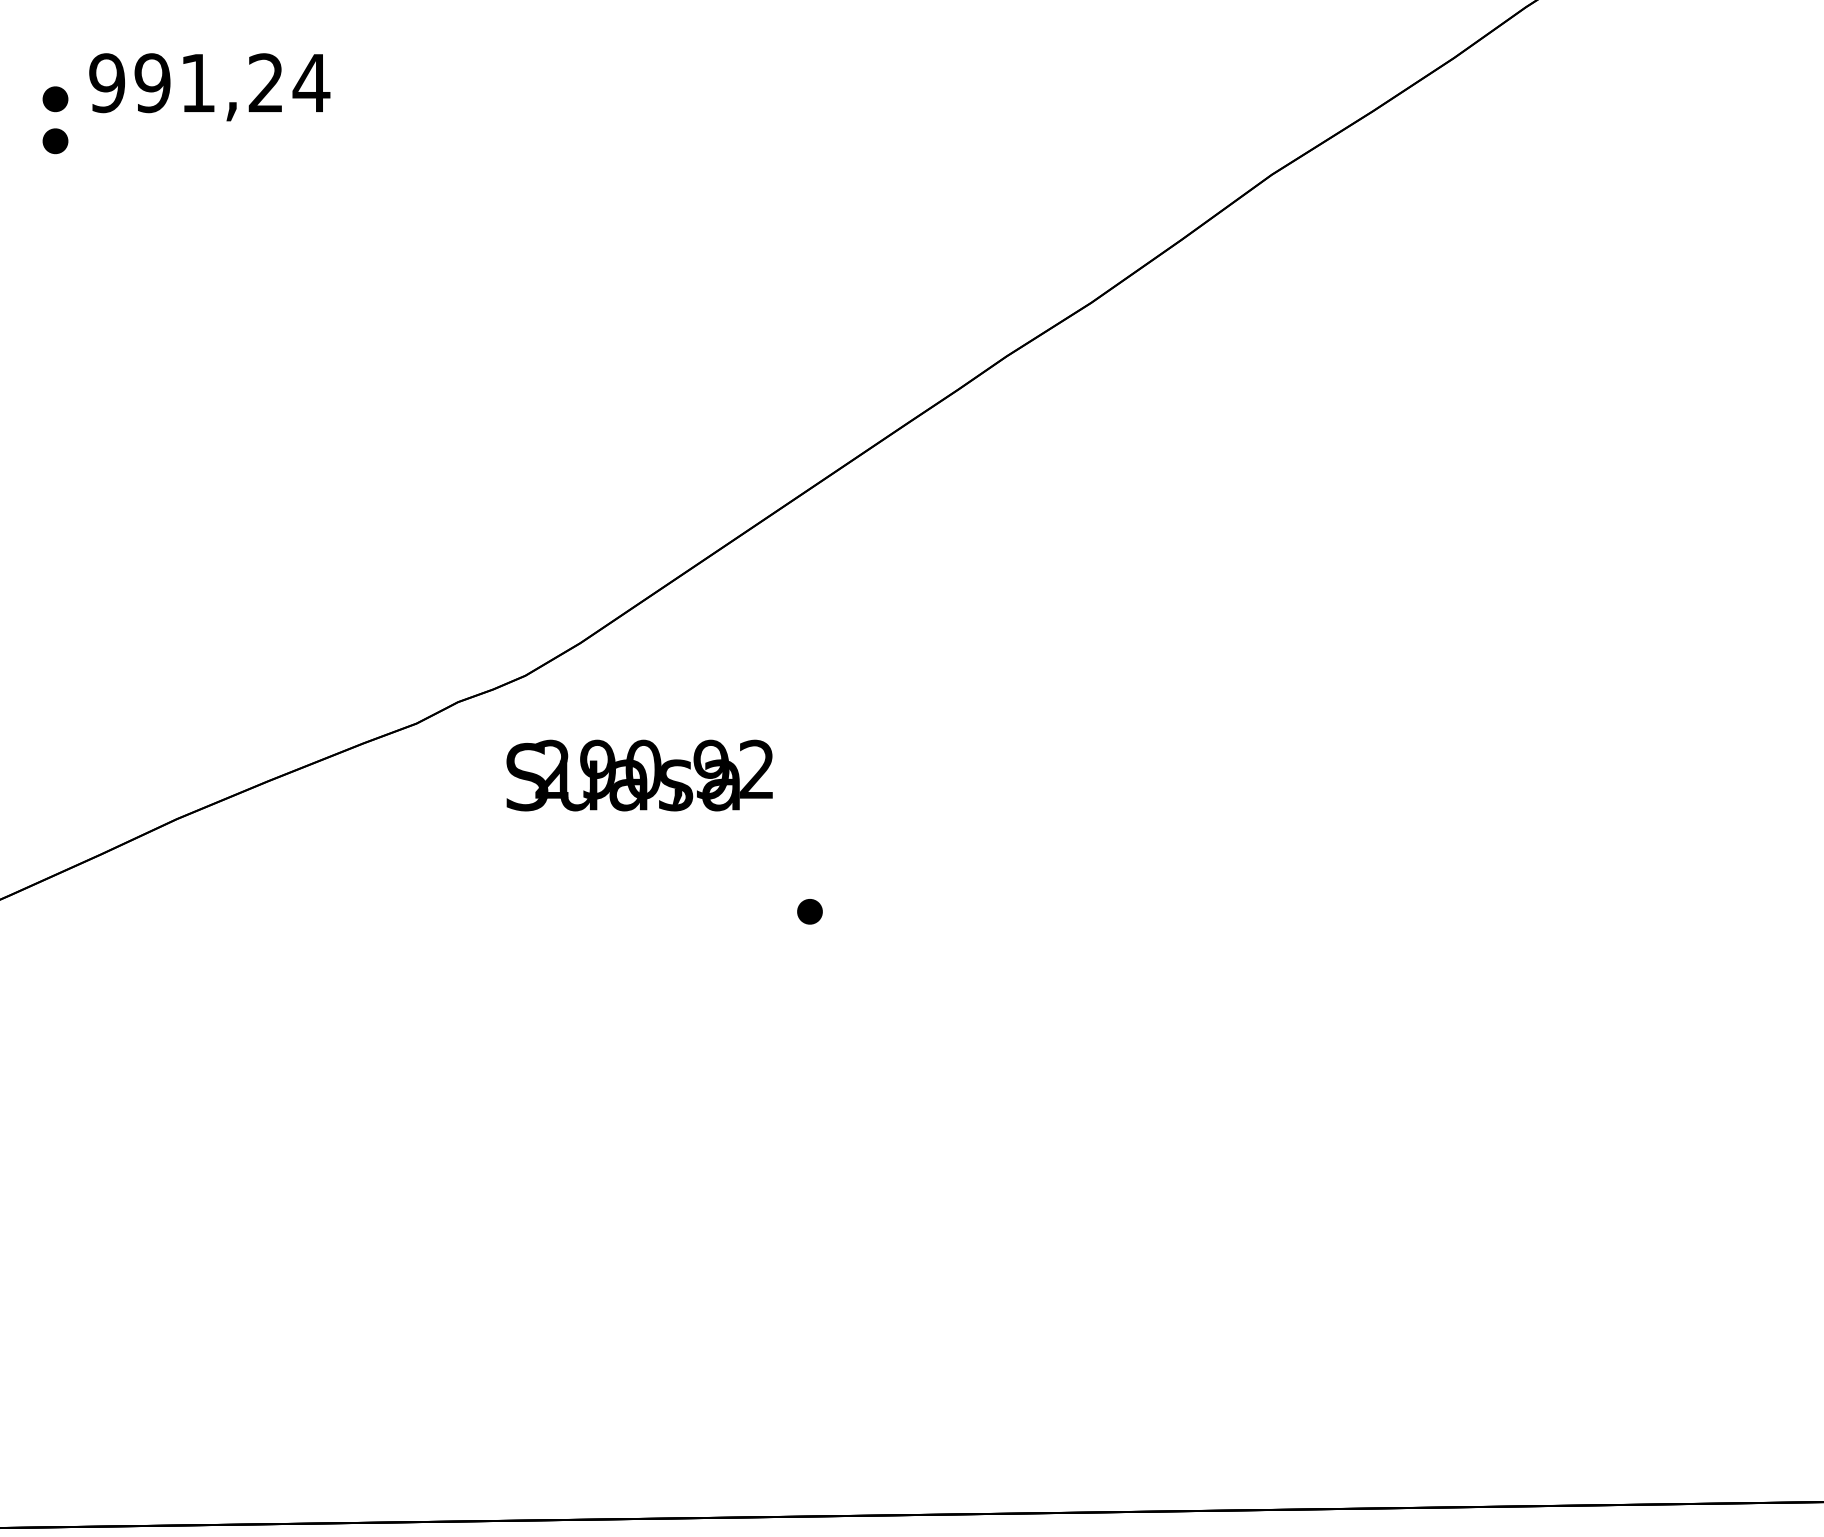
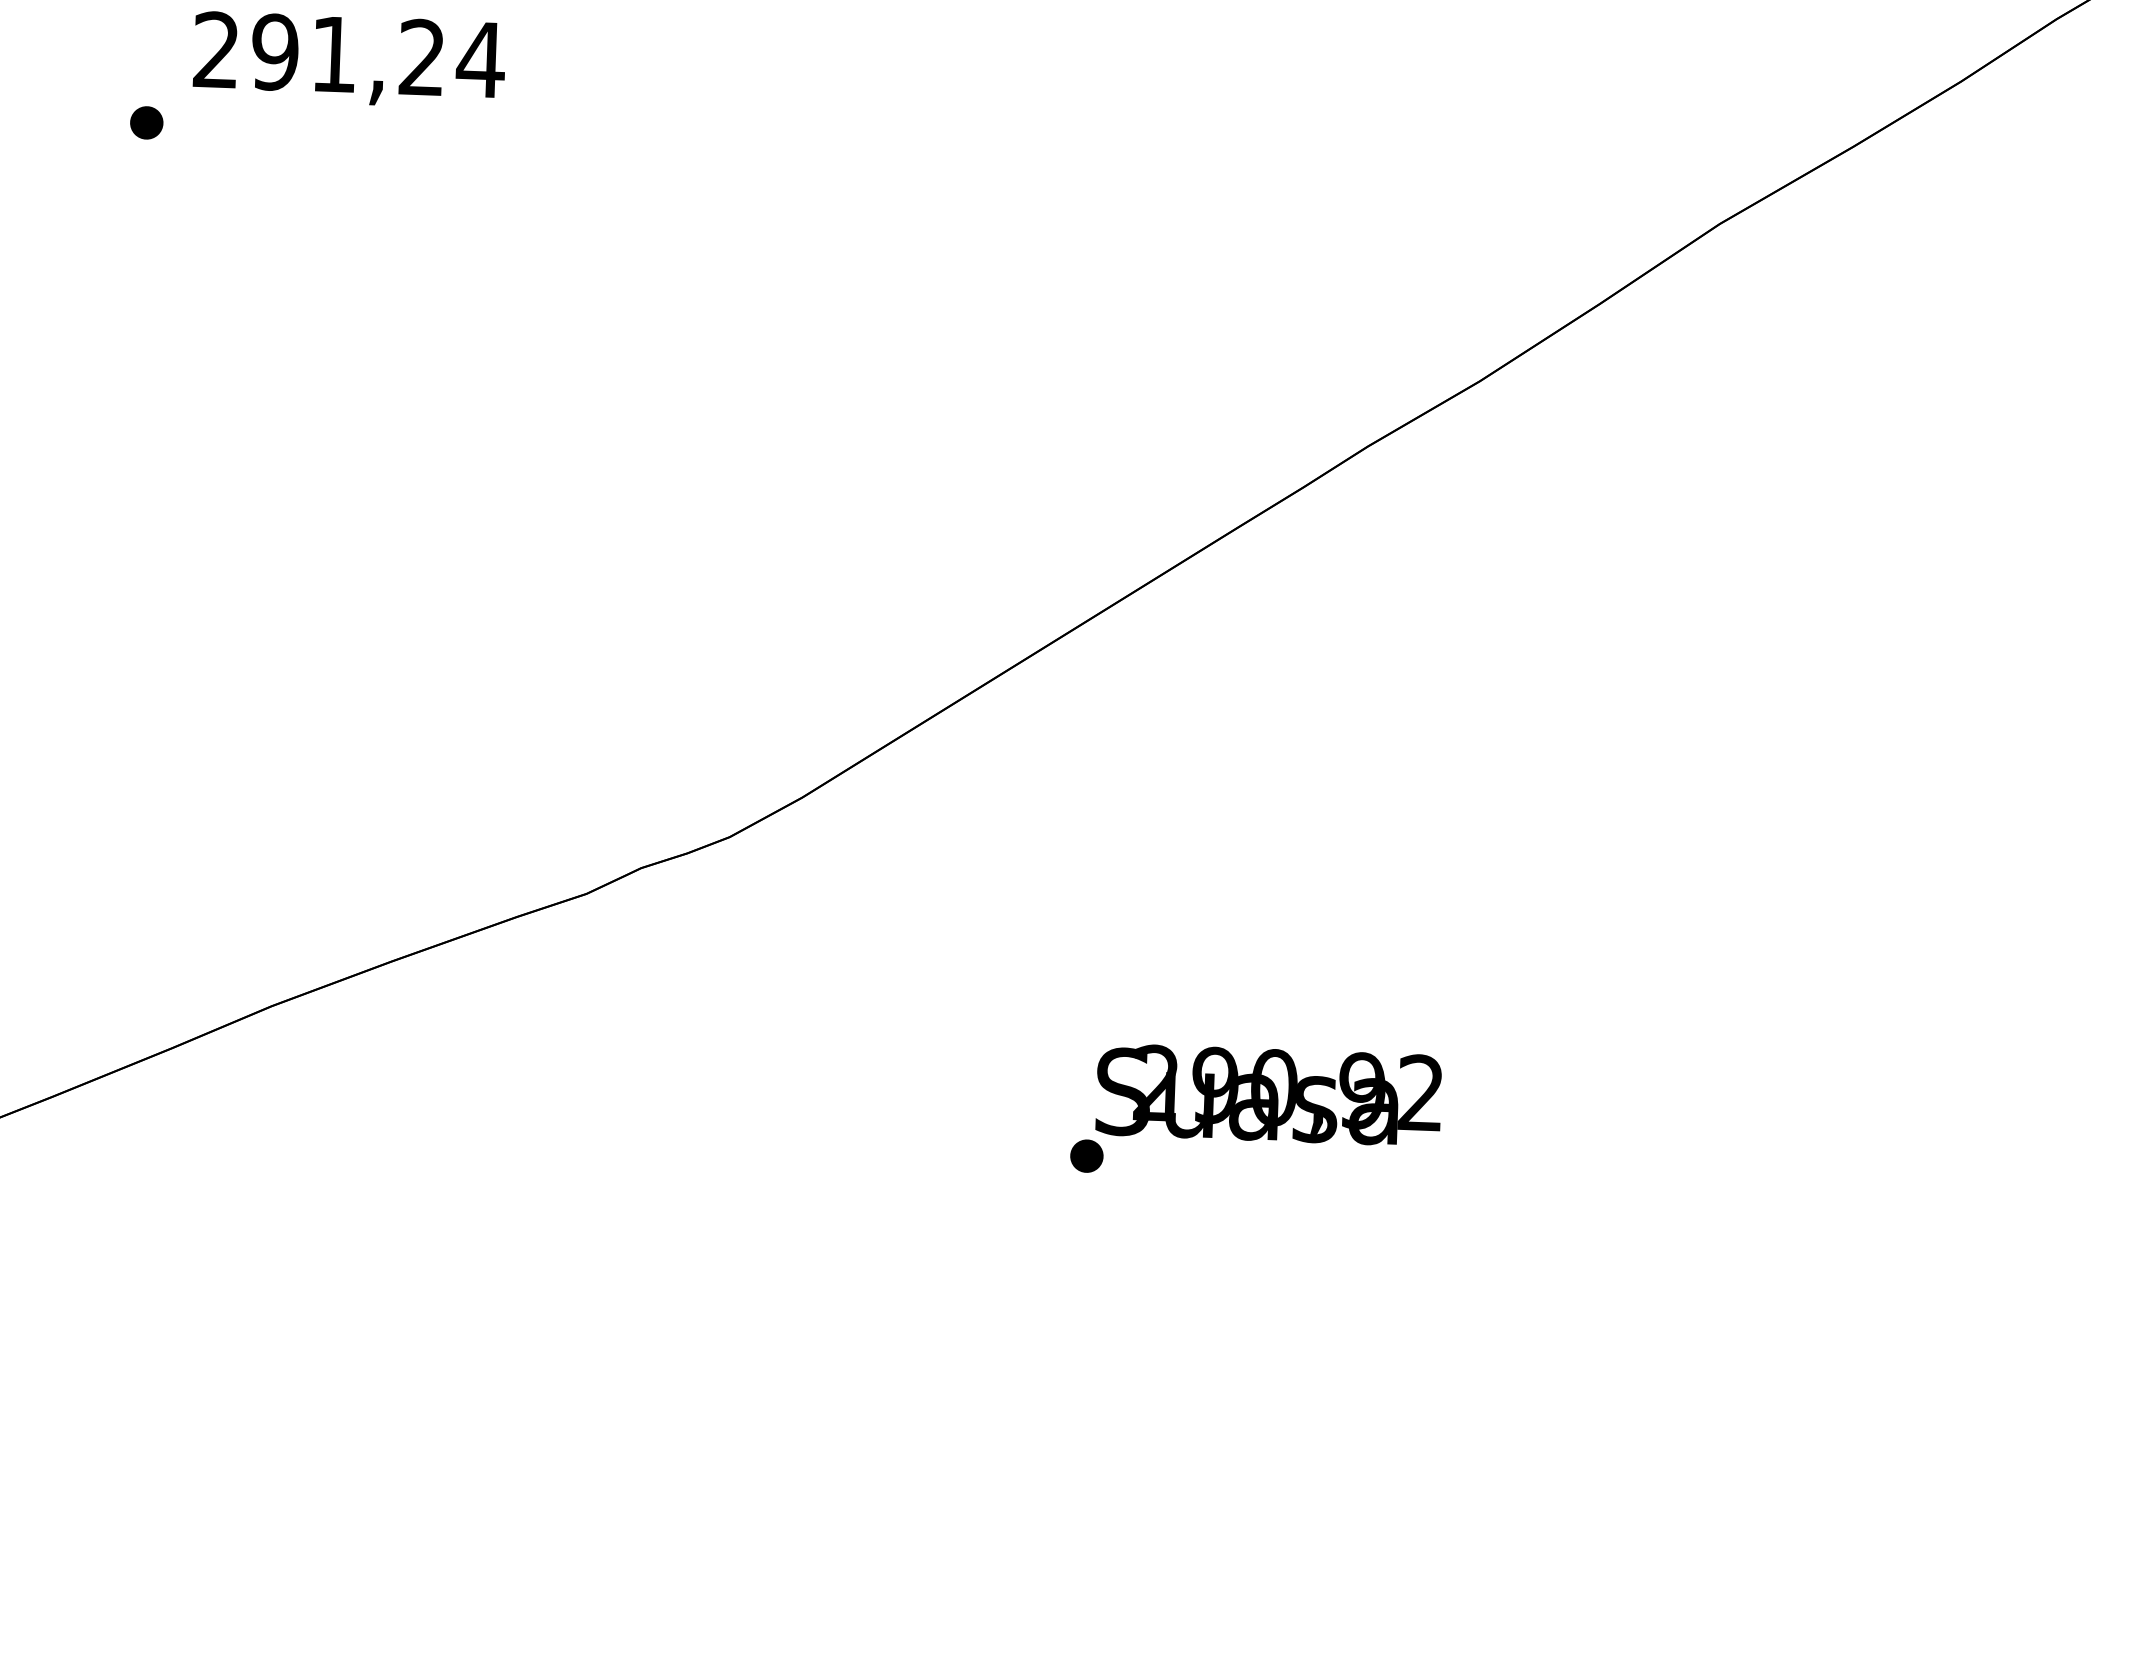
text: (107, 83) -> (216, 50), 991,24 -> 291,24
part: (55, 99) -> (148, 68), removed
text: (639, 775) -> (1268, 1095), moved

